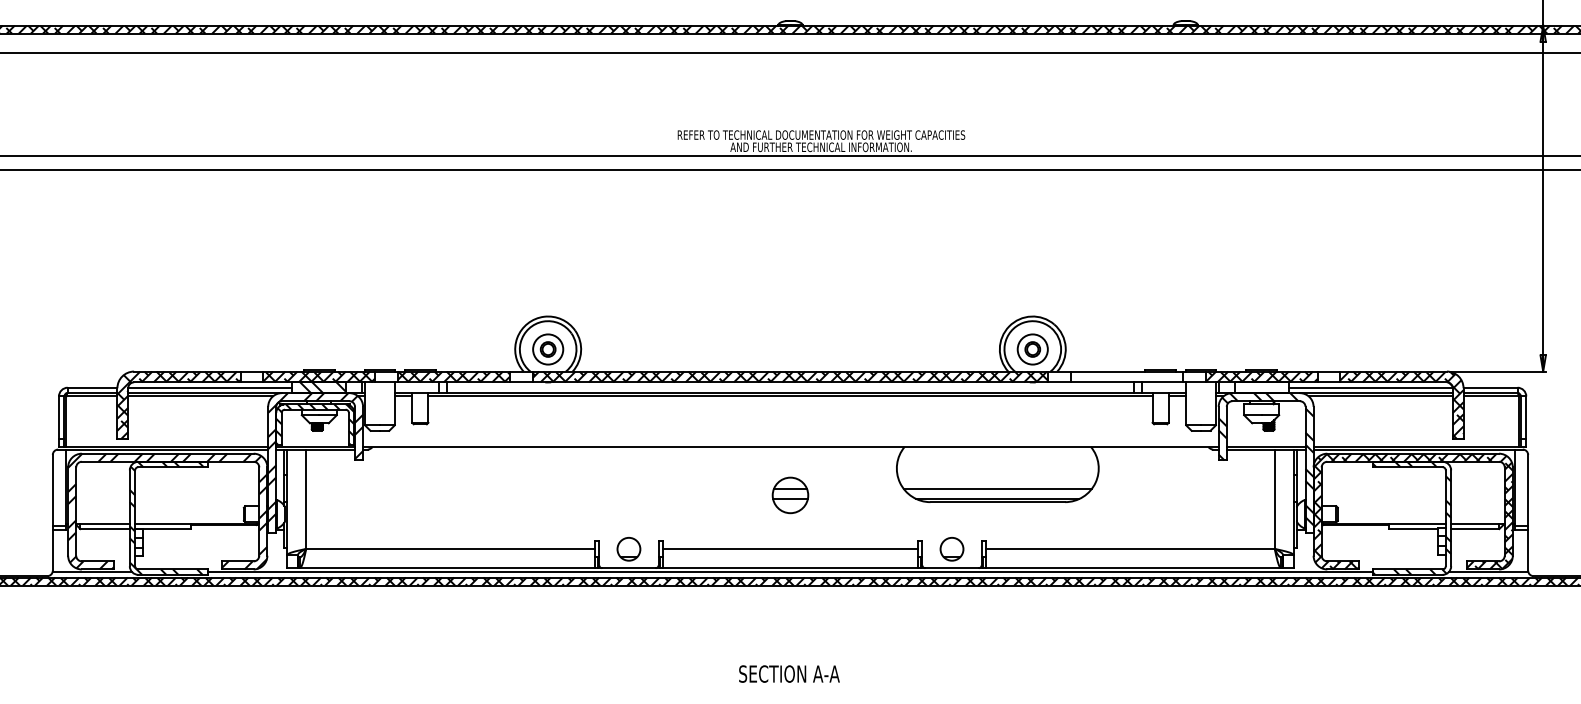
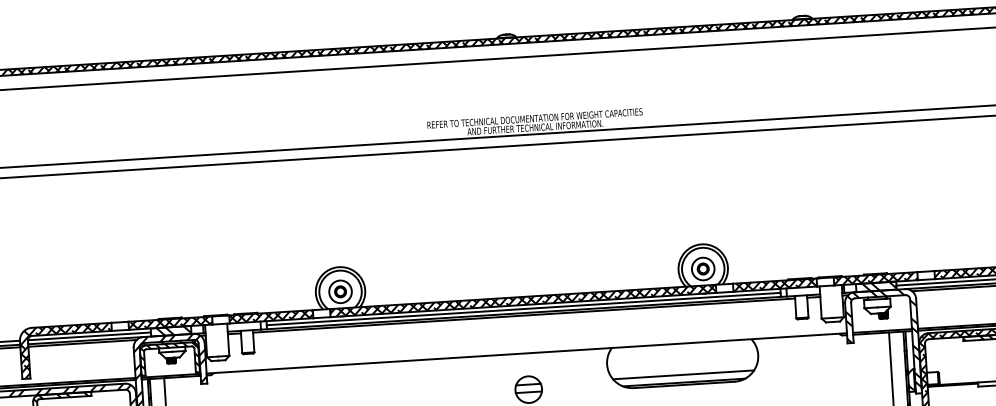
hatch: (1127, 376) -> (775, 284), added
line: (790, 387) -> (523, 308), added
hatch: (1265, 387) -> (879, 286), added

